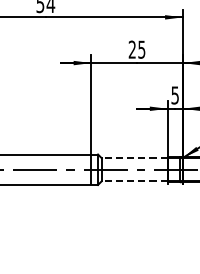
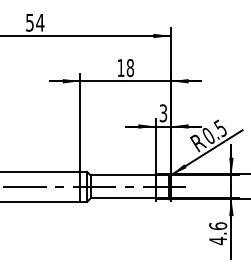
text: (136, 50) -> (125, 68), 25 -> 18
text: (175, 94) -> (163, 112), 5 -> 3
line: (134, 158) -> (123, 175), dashed -> solid
line: (134, 181) -> (123, 198), dashed -> solid

